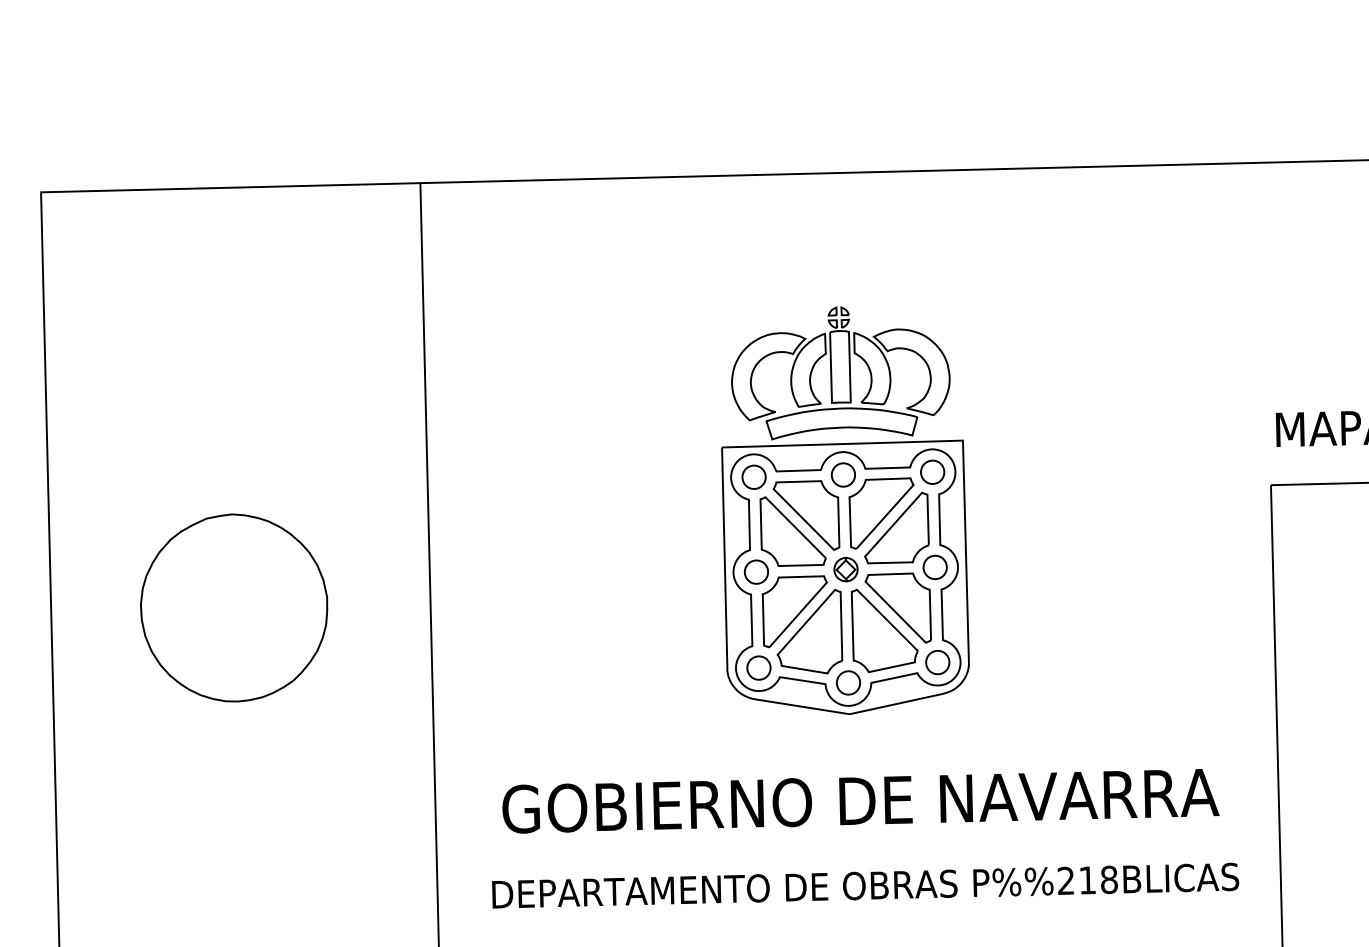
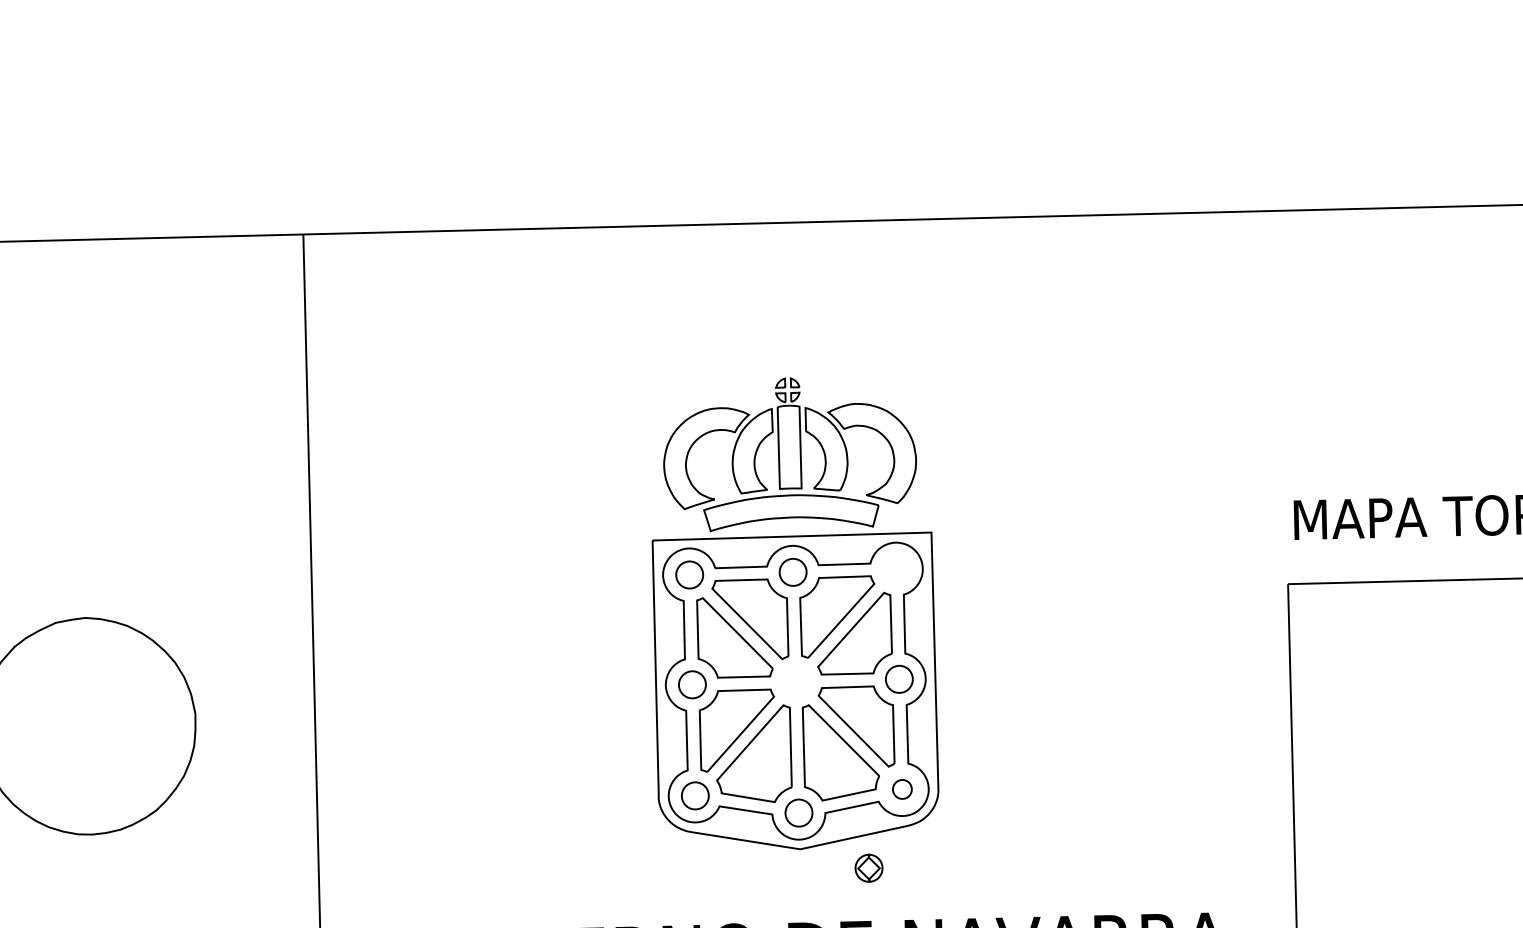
part: (932, 471) -> (896, 568), removed
part: (845, 569) -> (868, 868), moved
part: (937, 662) -> (902, 789), size x0.7

